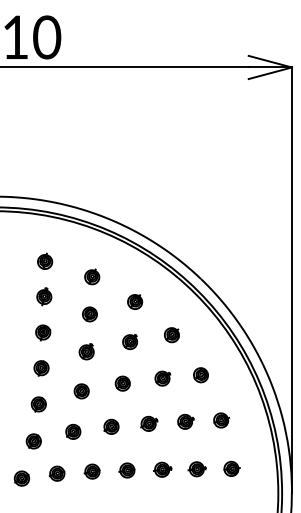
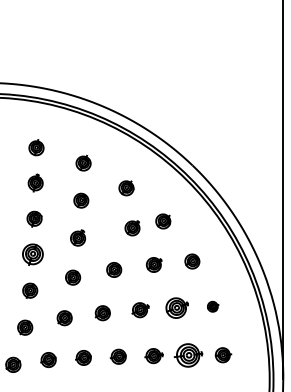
part: (130, 342) -> (132, 228), moved
part: (41, 368) -> (32, 254), size x1.4
part: (221, 420) -> (212, 306), size x0.7
part: (185, 421) -> (176, 307), size x1.4
part: (196, 469) -> (187, 355), size x1.6

